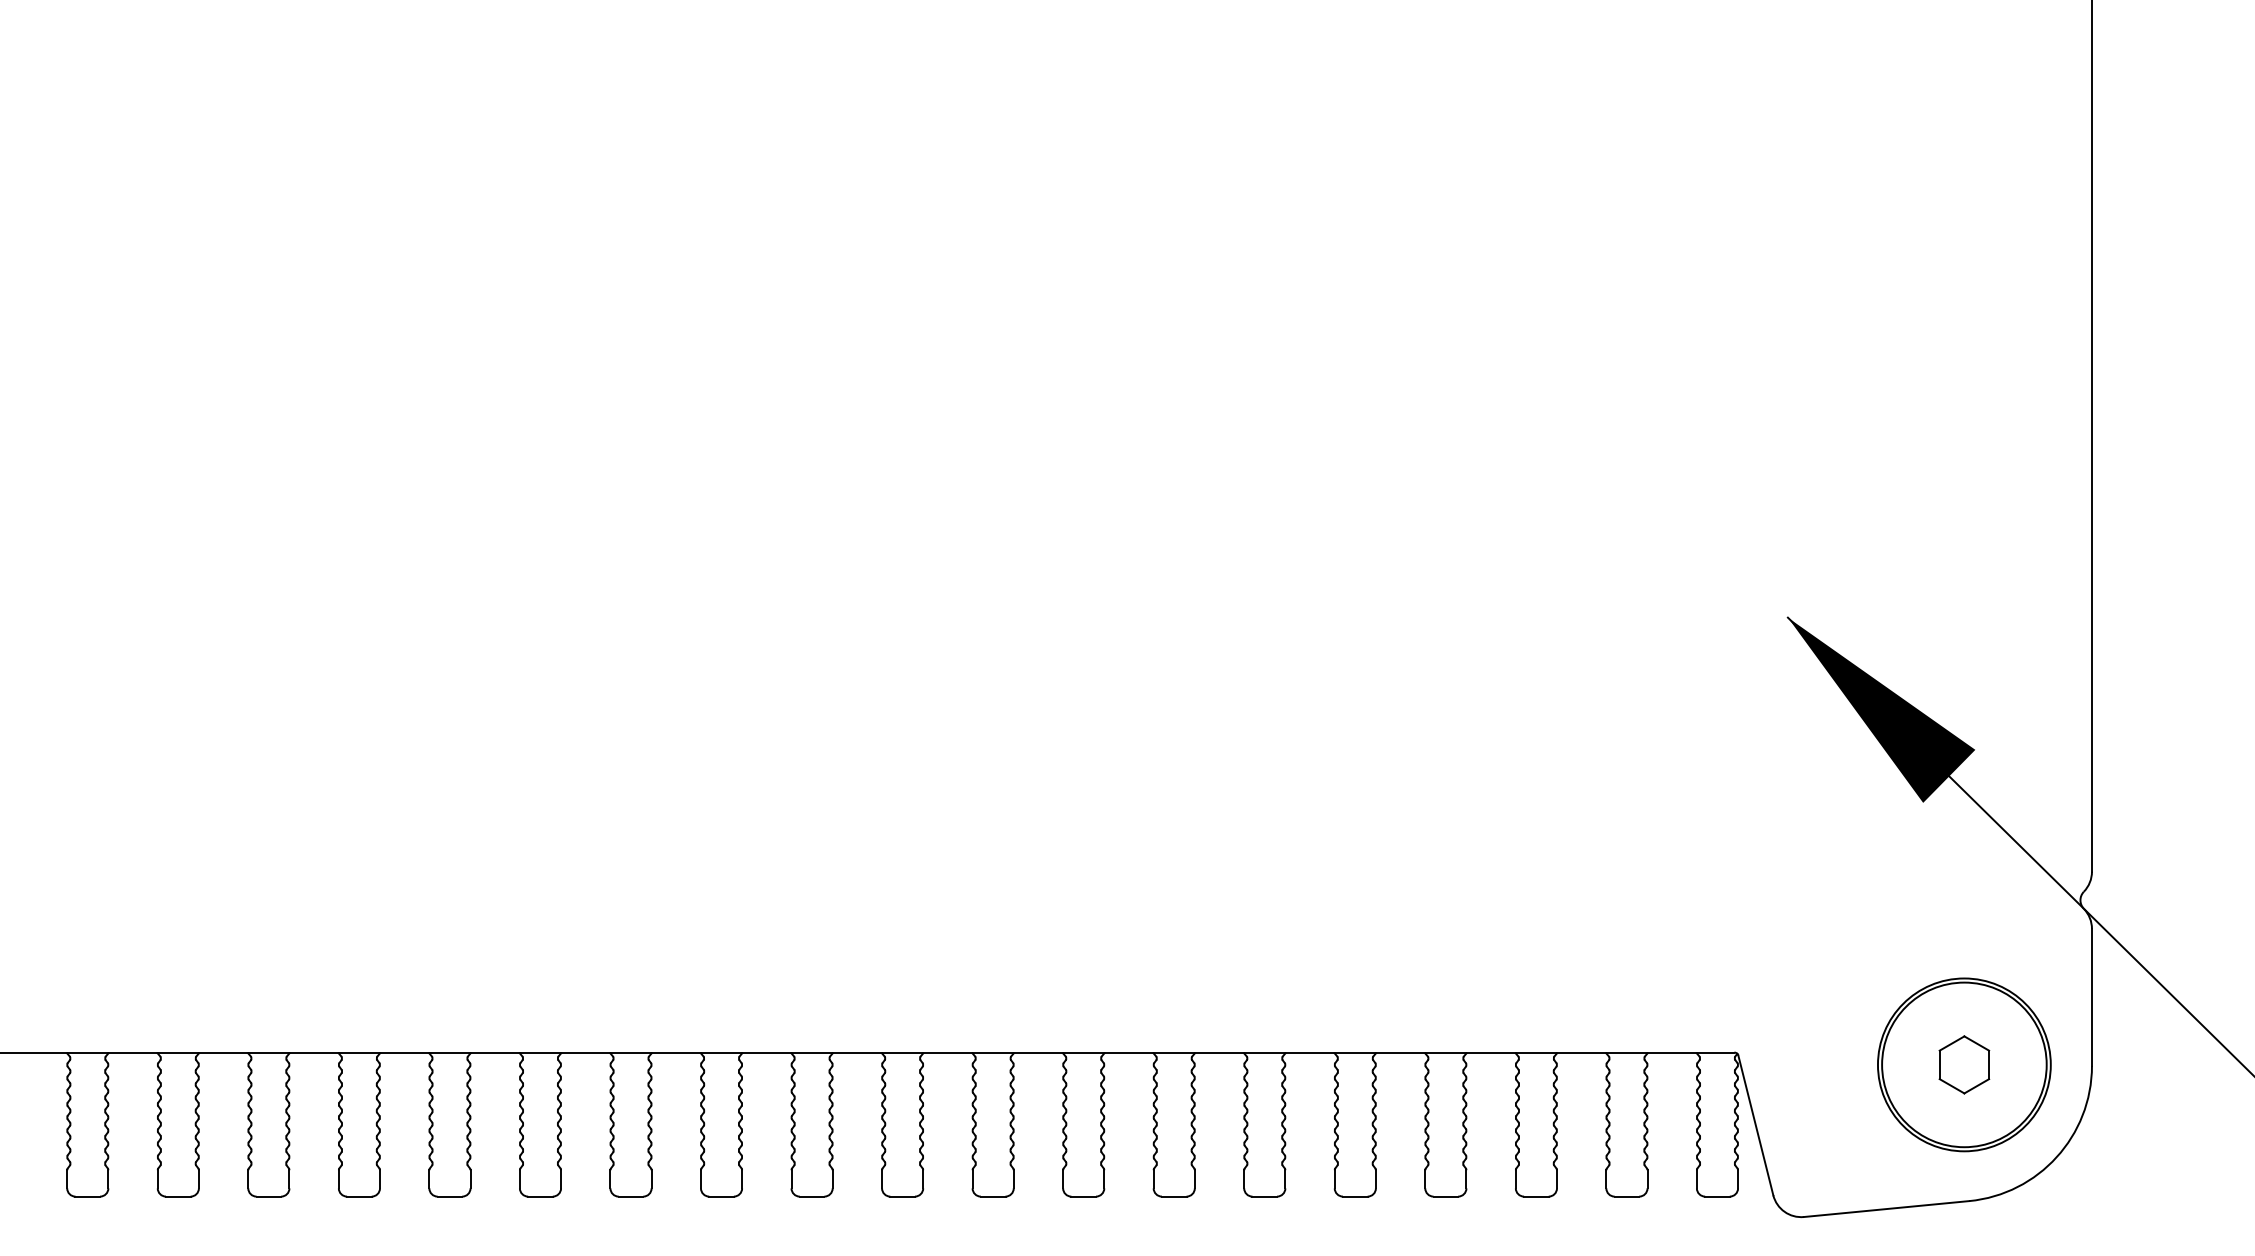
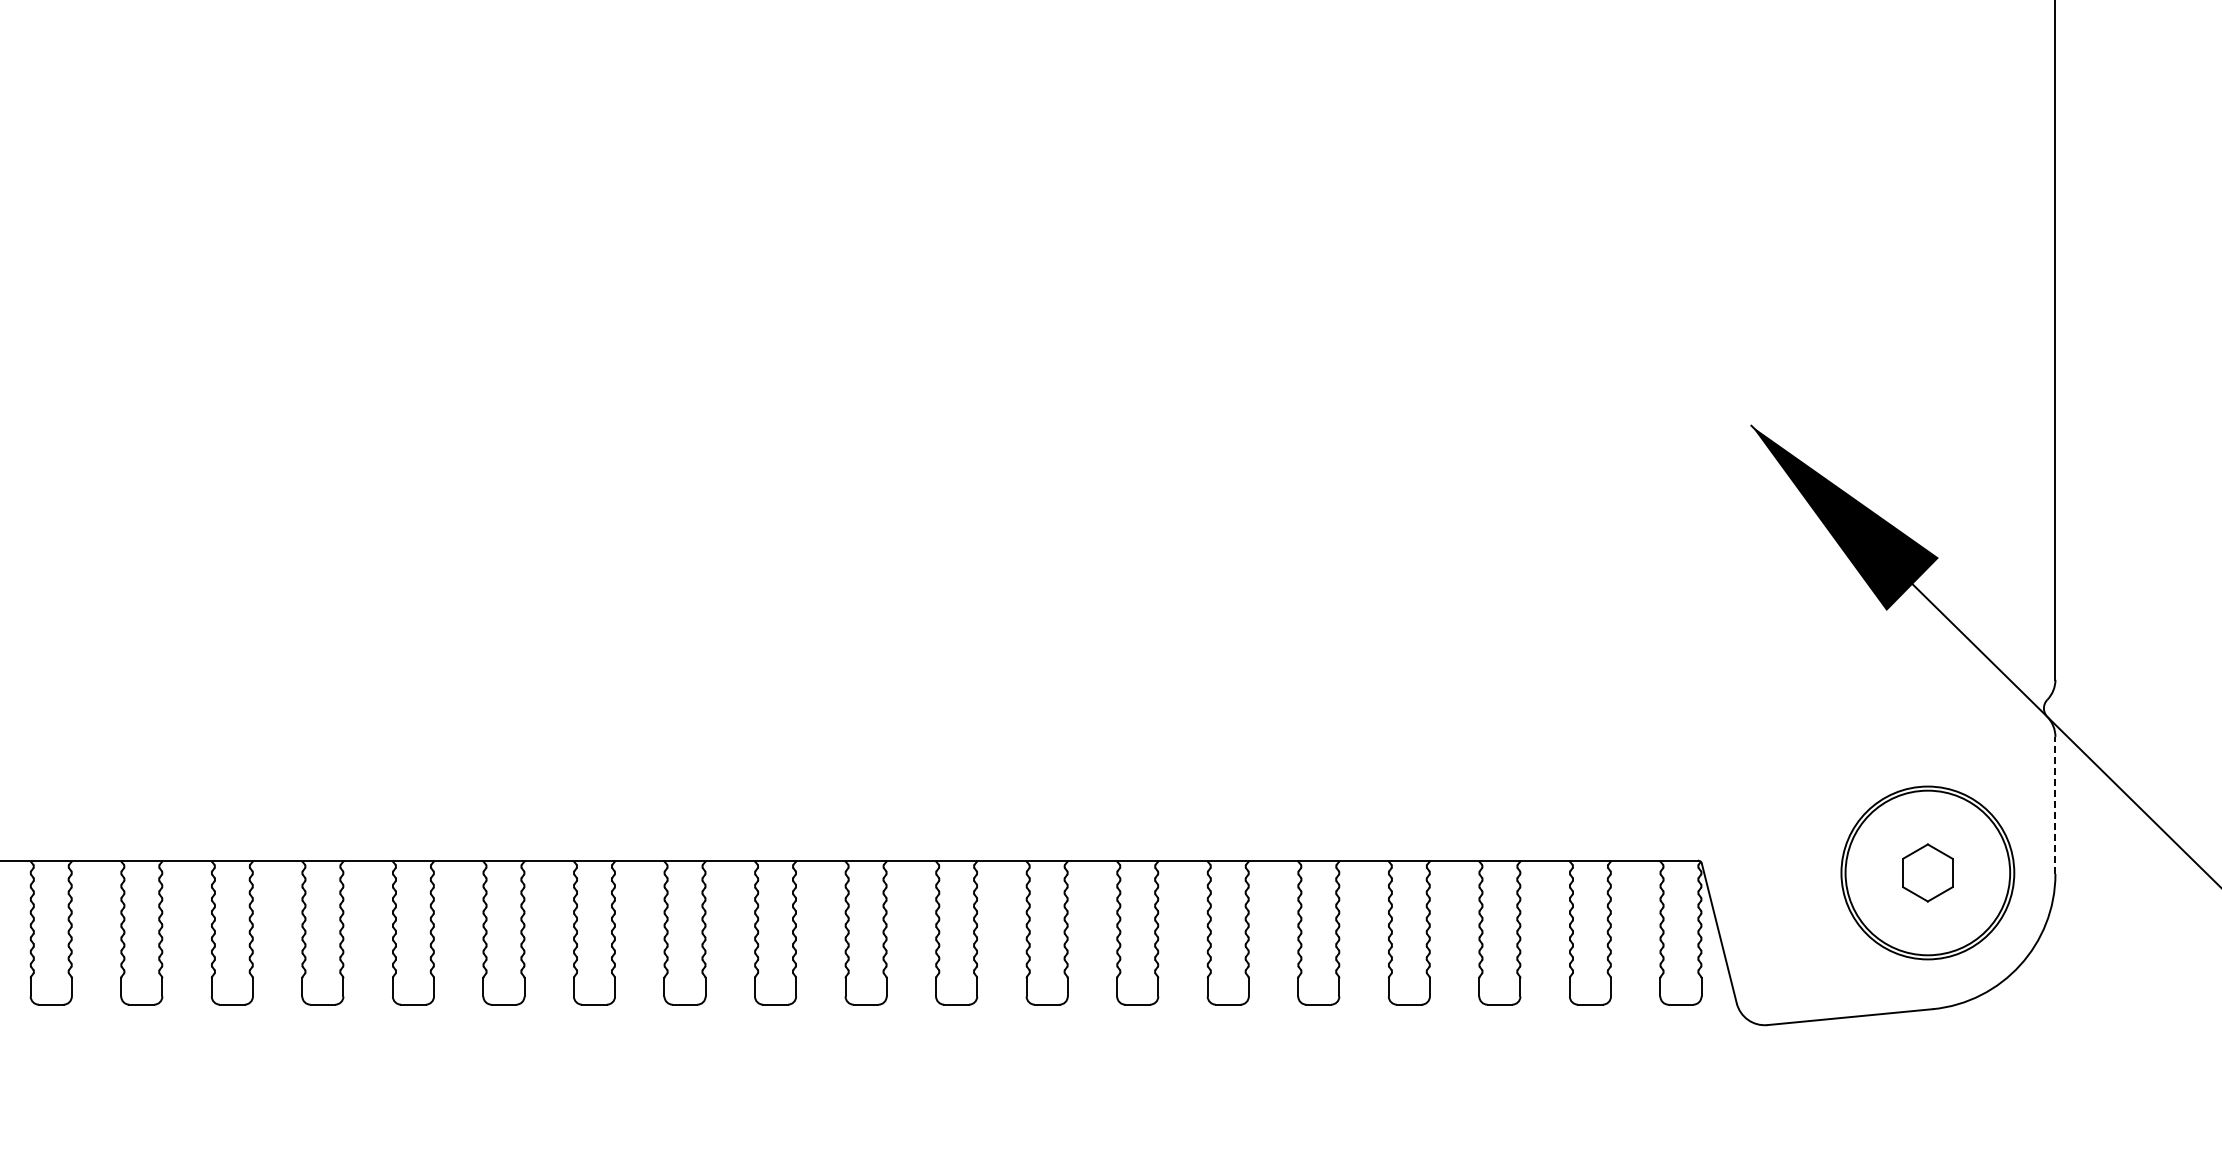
line: (2091, 997) -> (2054, 805), solid -> dashed

